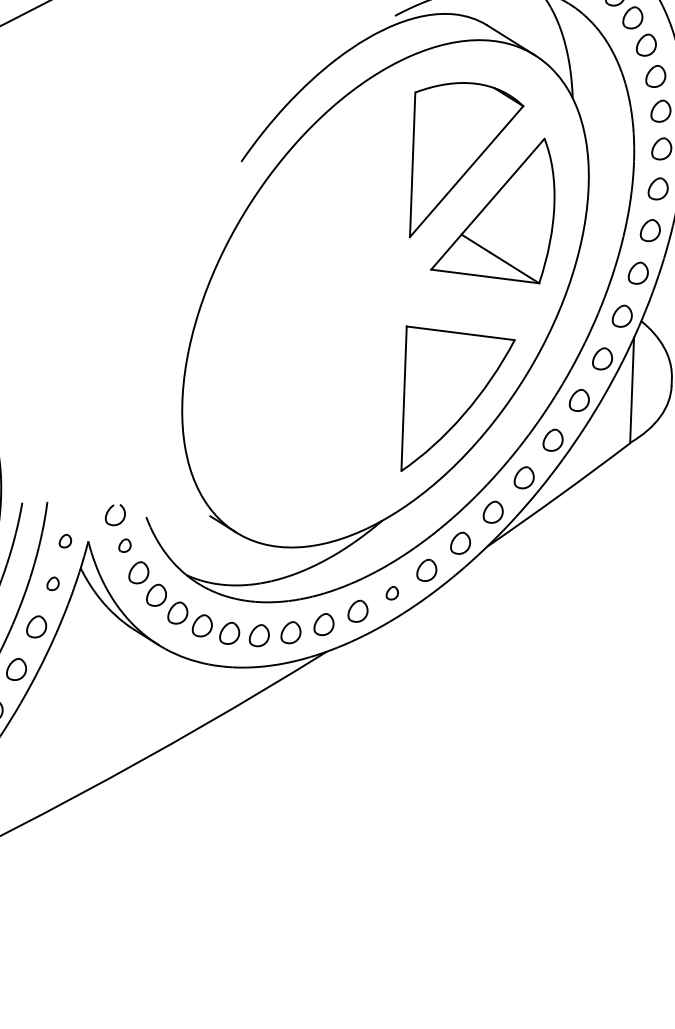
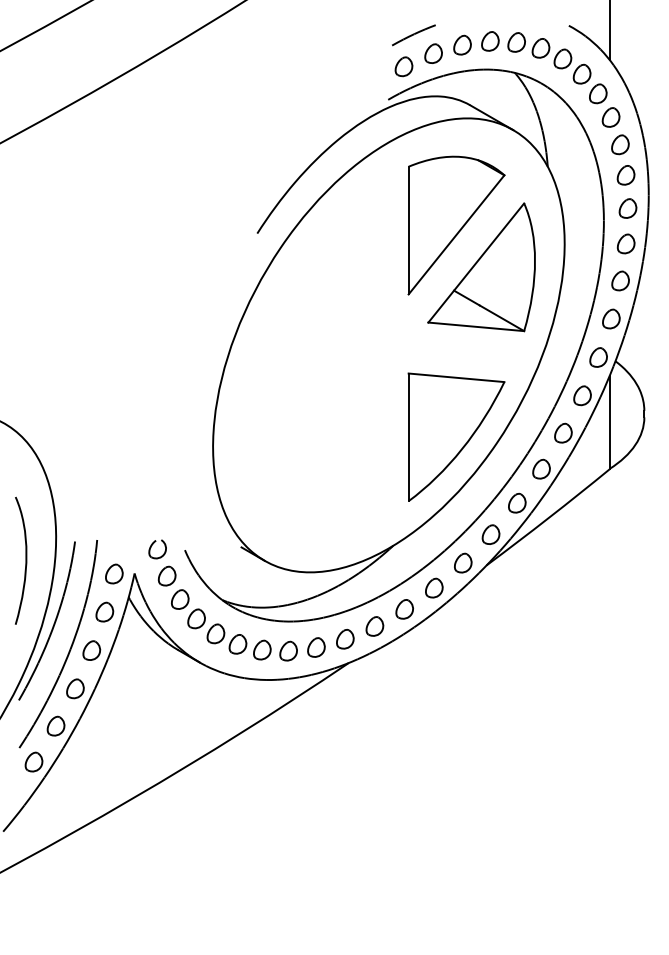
part: (65, 540) -> (114, 573), size x1.67
part: (124, 544) -> (166, 575), size x1.67
part: (52, 583) -> (104, 611), size x1.67
part: (392, 593) -> (404, 609), size x1.67

